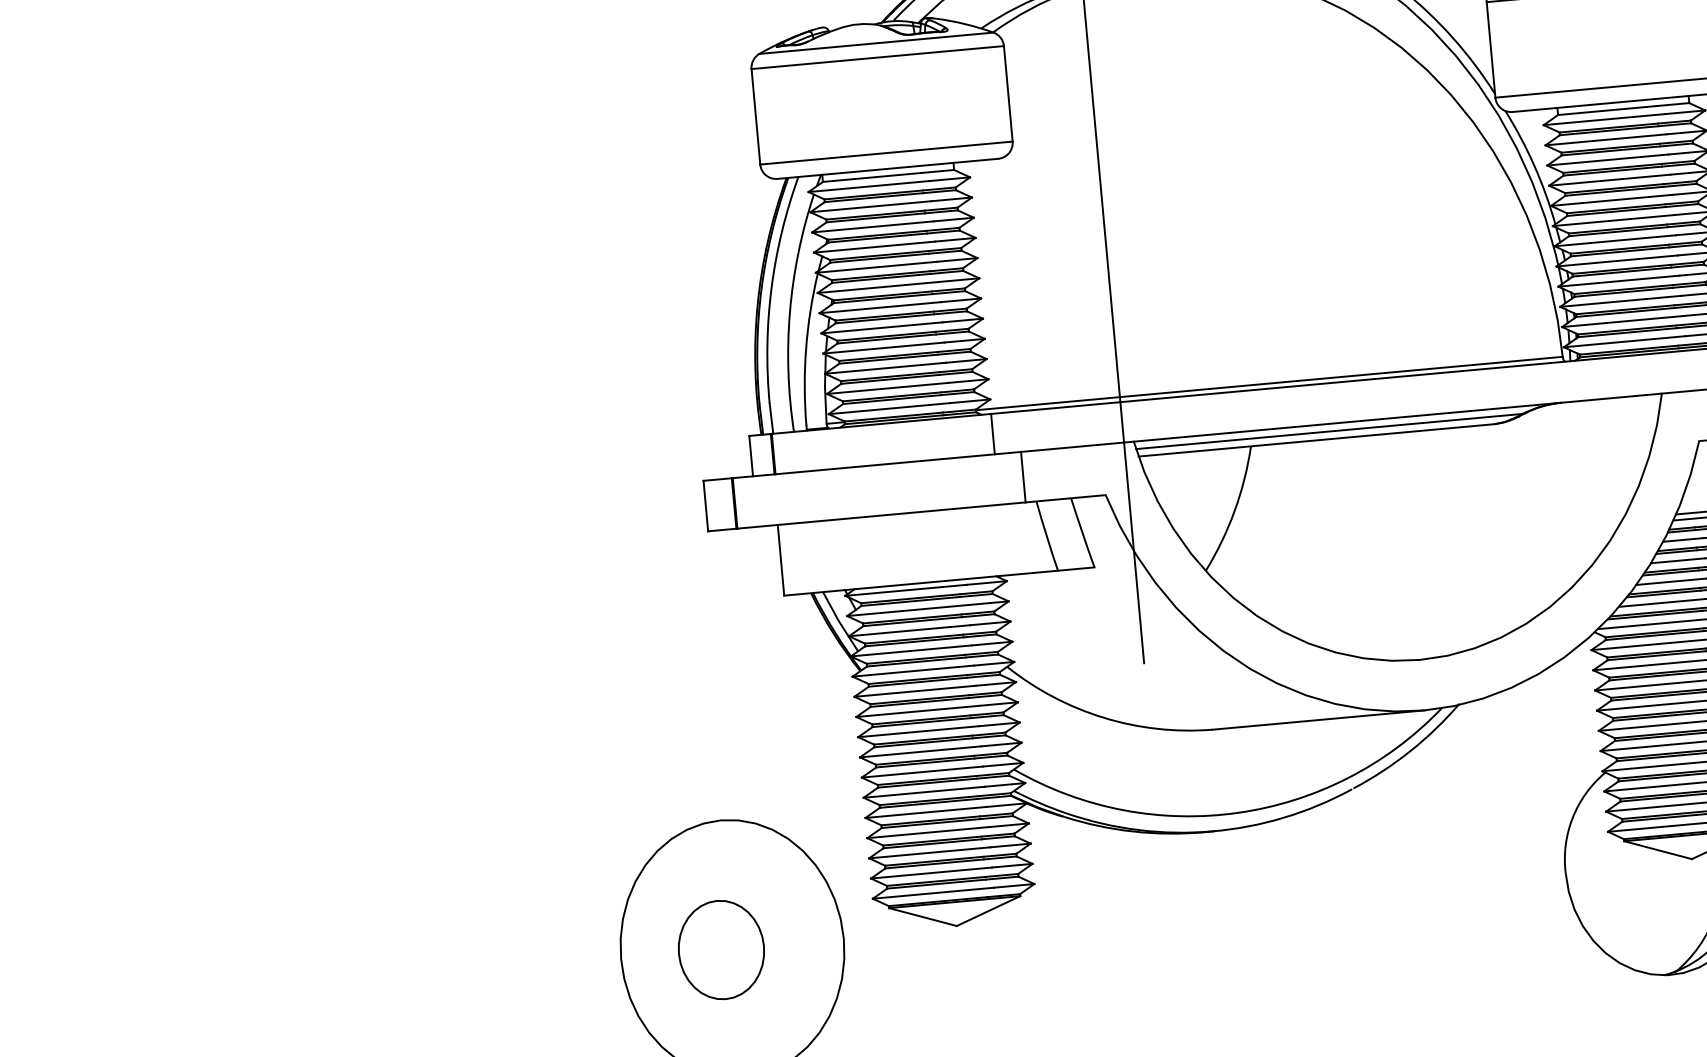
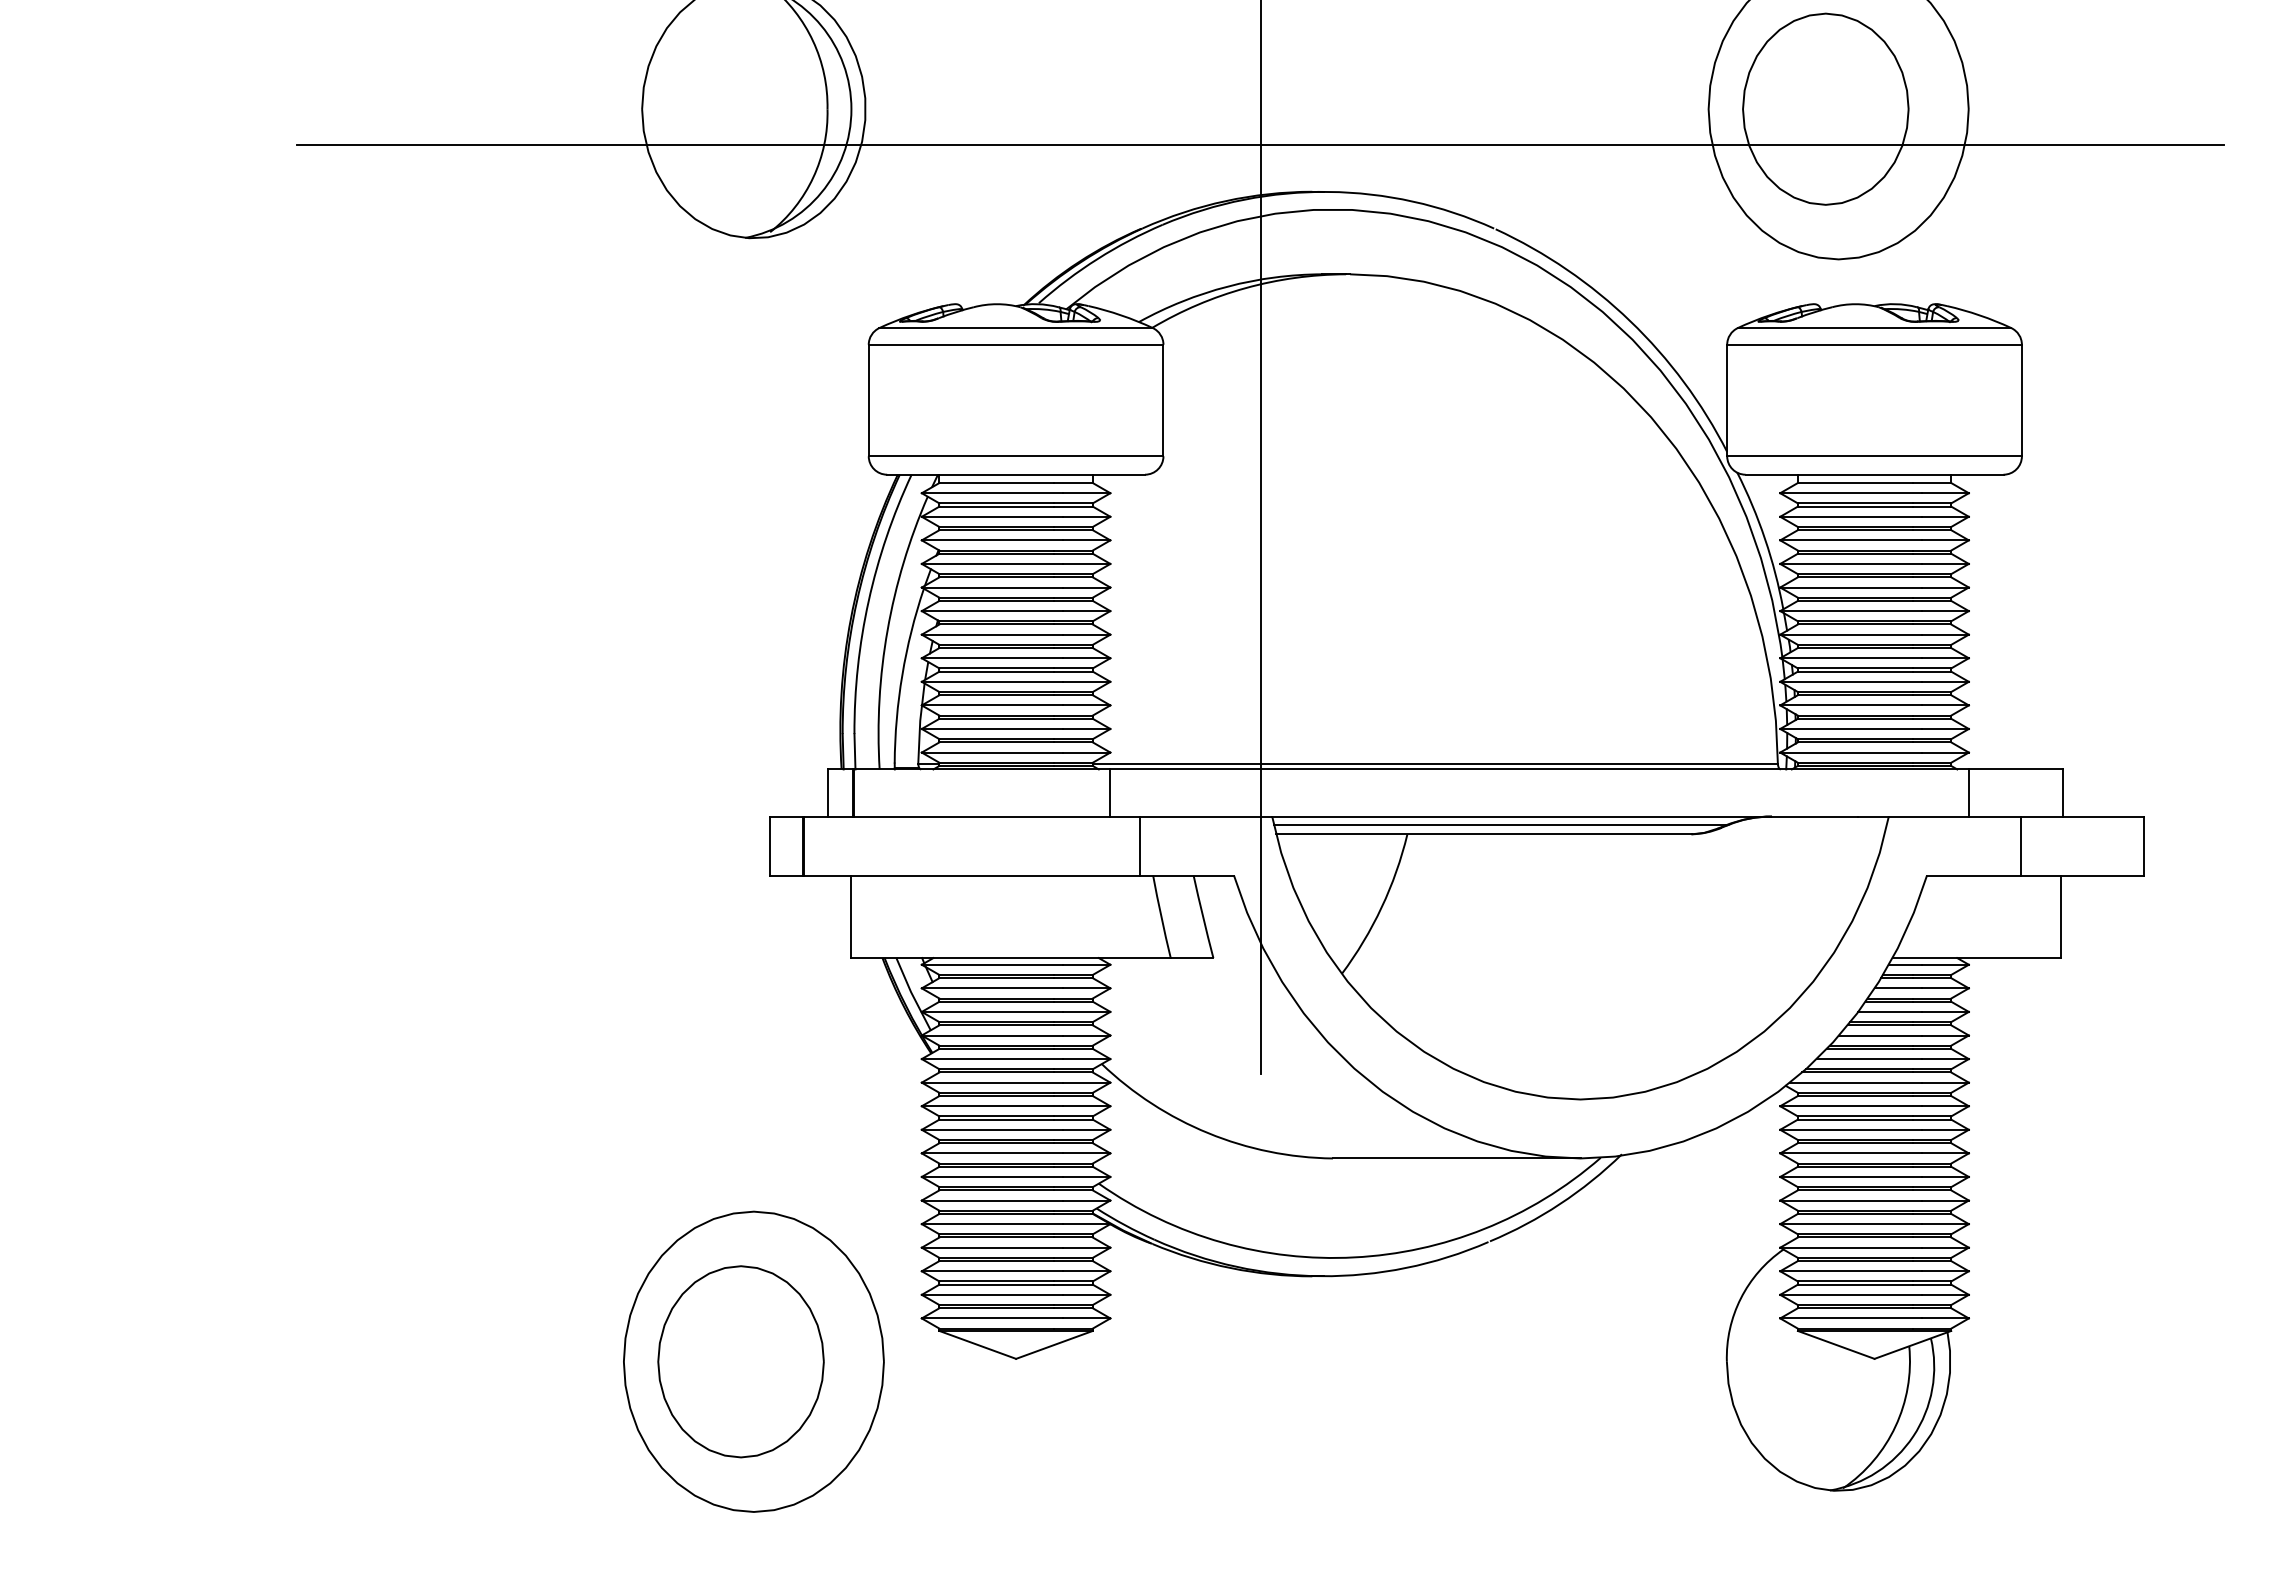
part: (720, 949) -> (740, 1361), size x1.67

